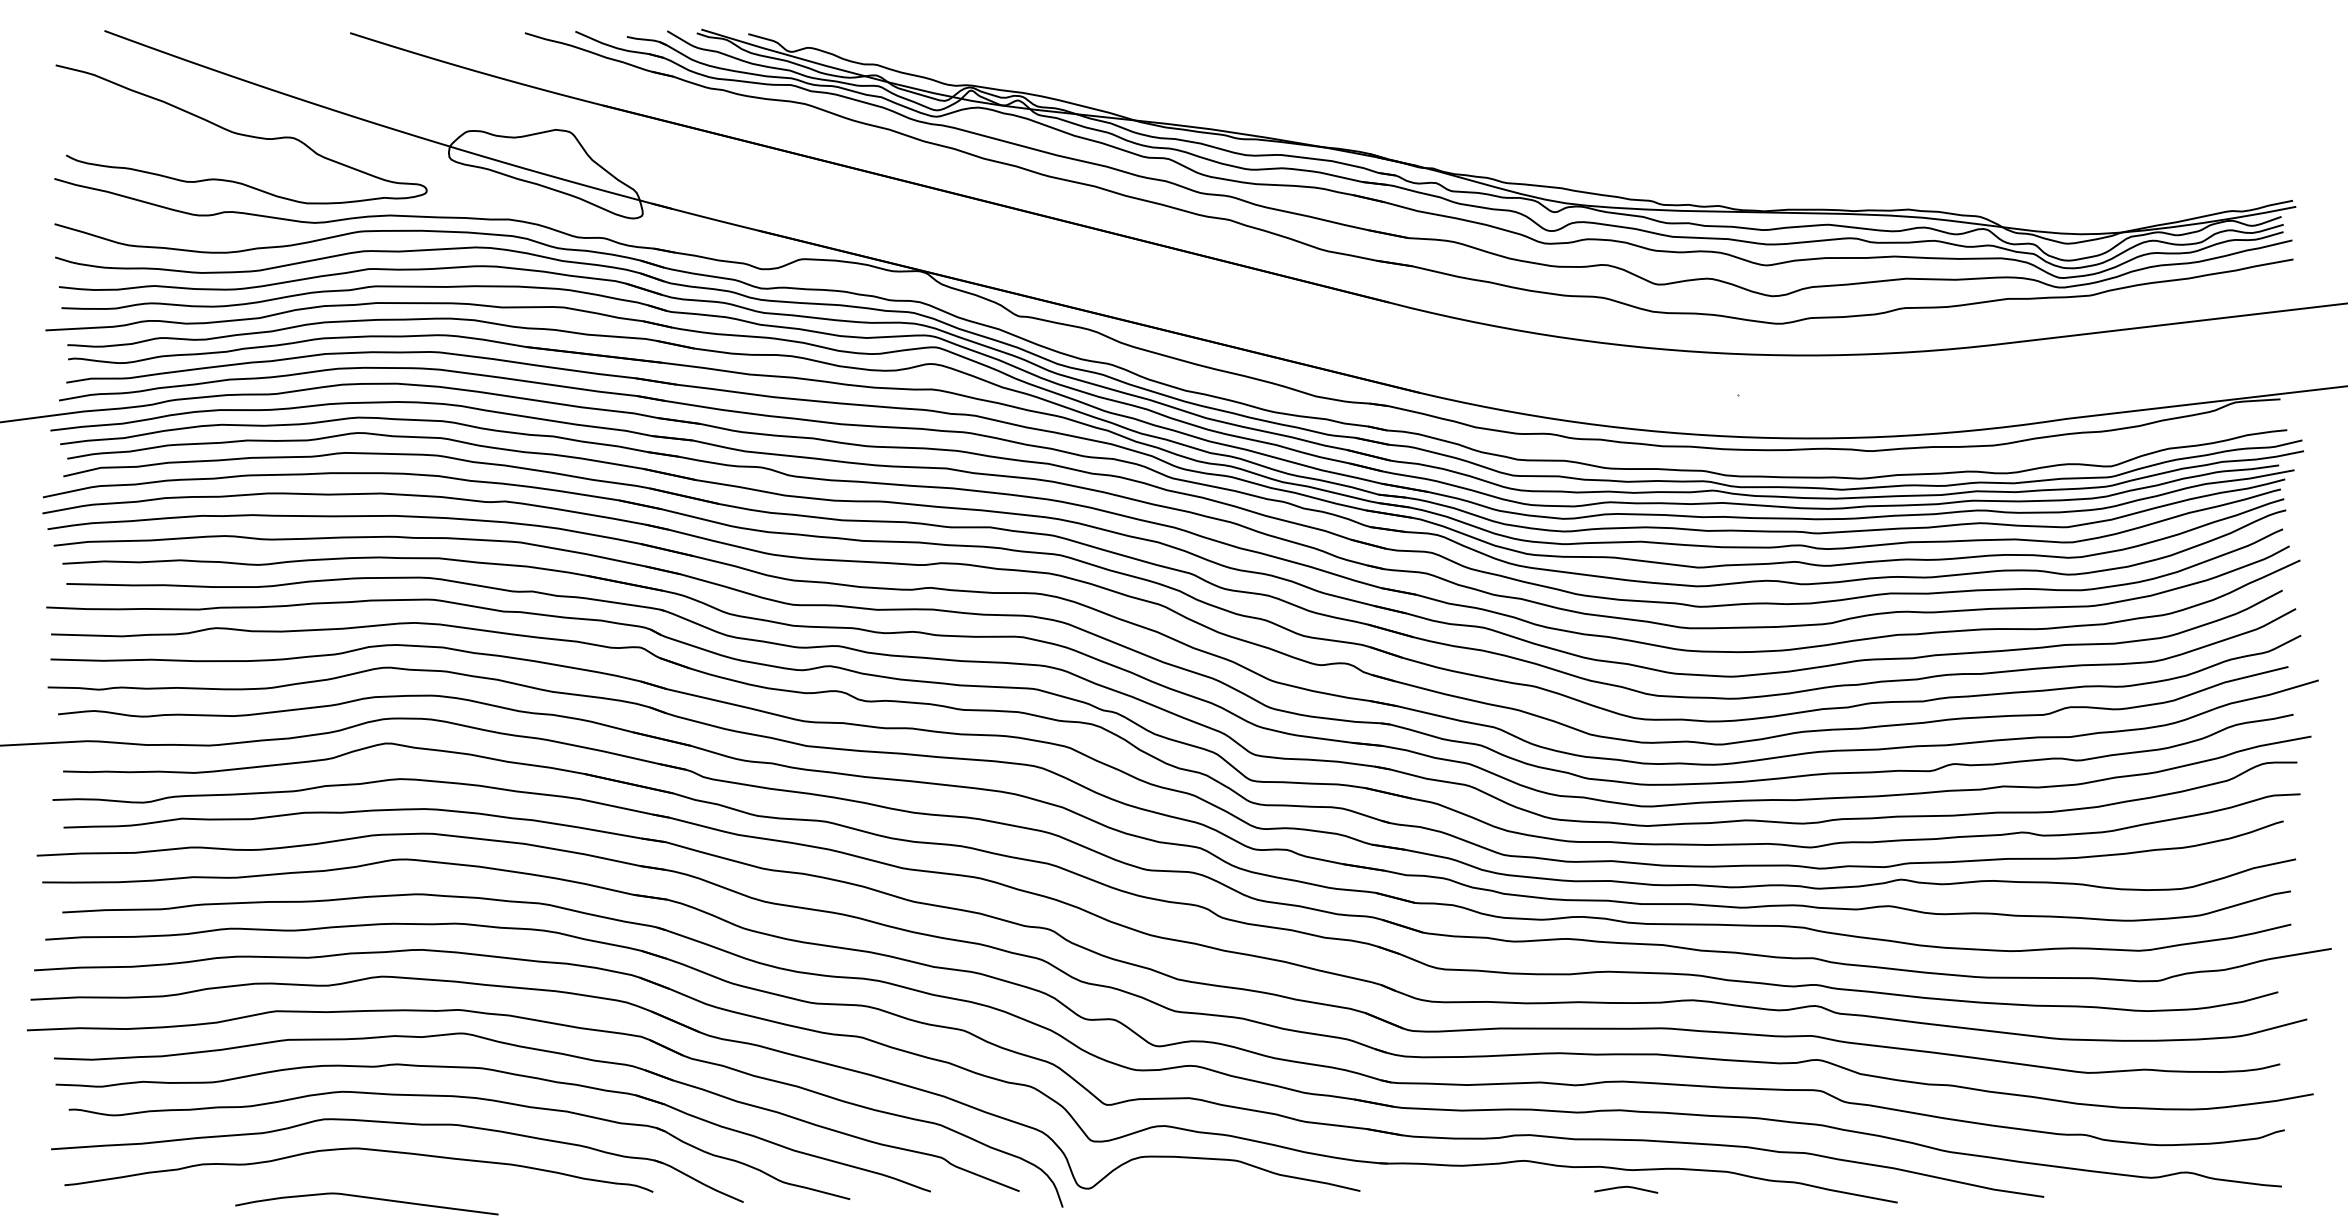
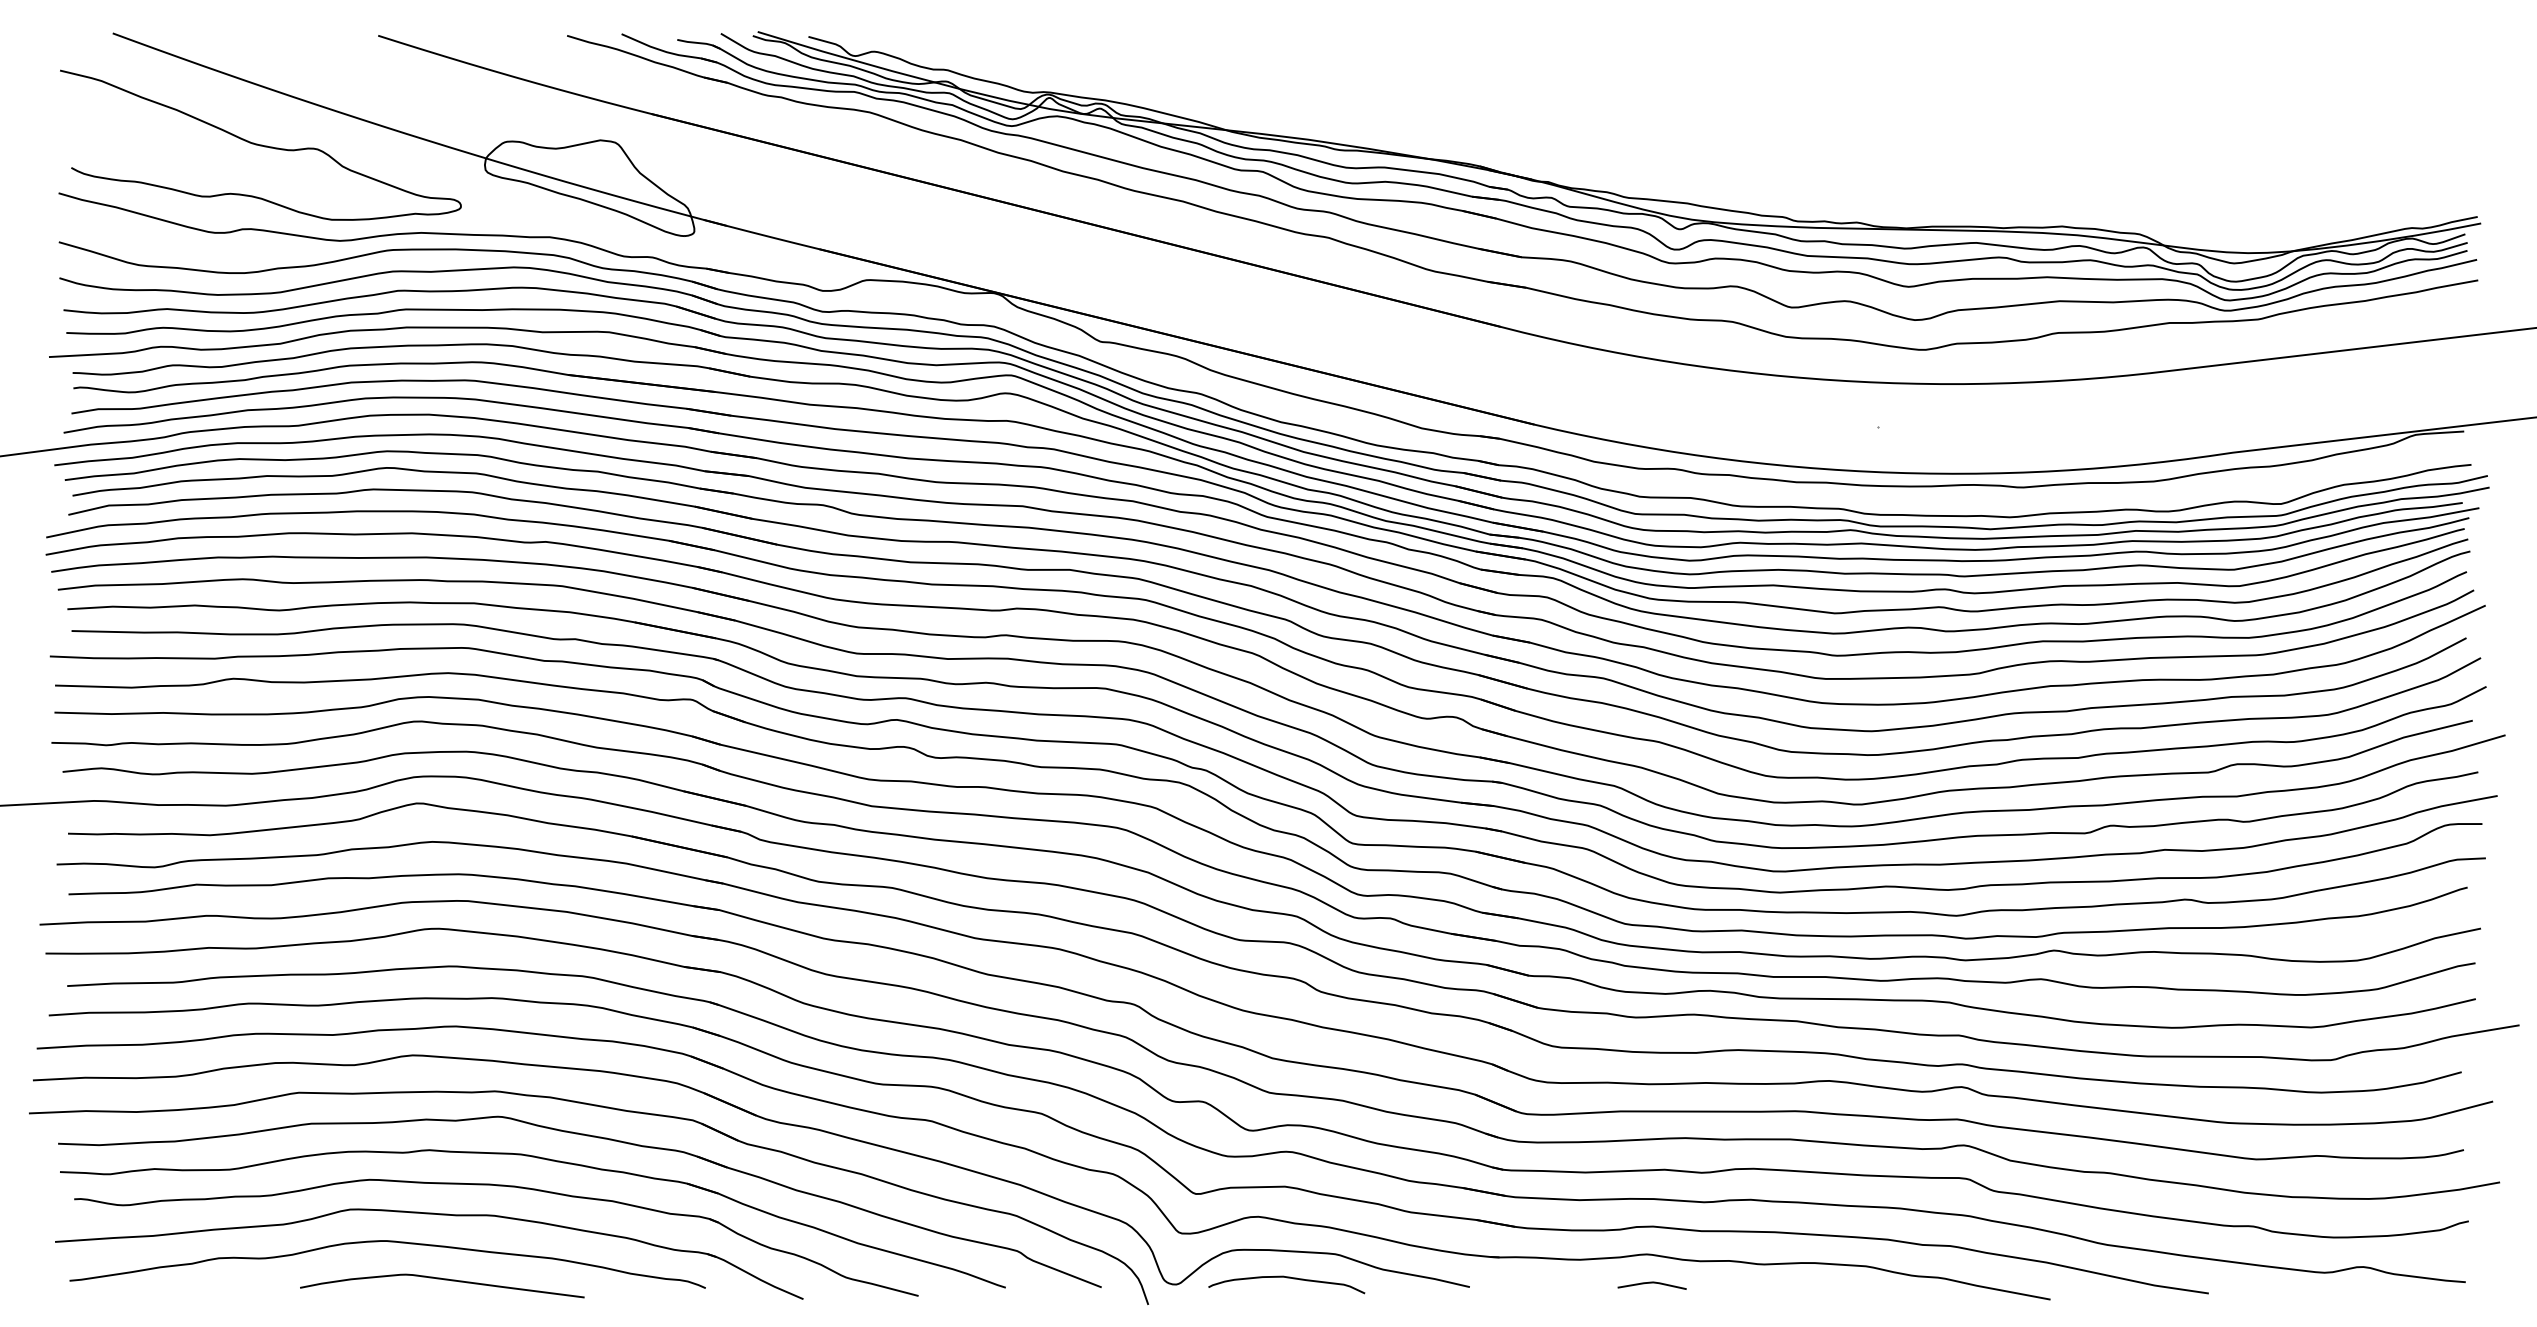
curve: (1190, 1183) -> (1286, 1278), added
line: (1625, 1187) -> (1651, 1283), moved
curve: (368, 1198) -> (444, 1280), moved

